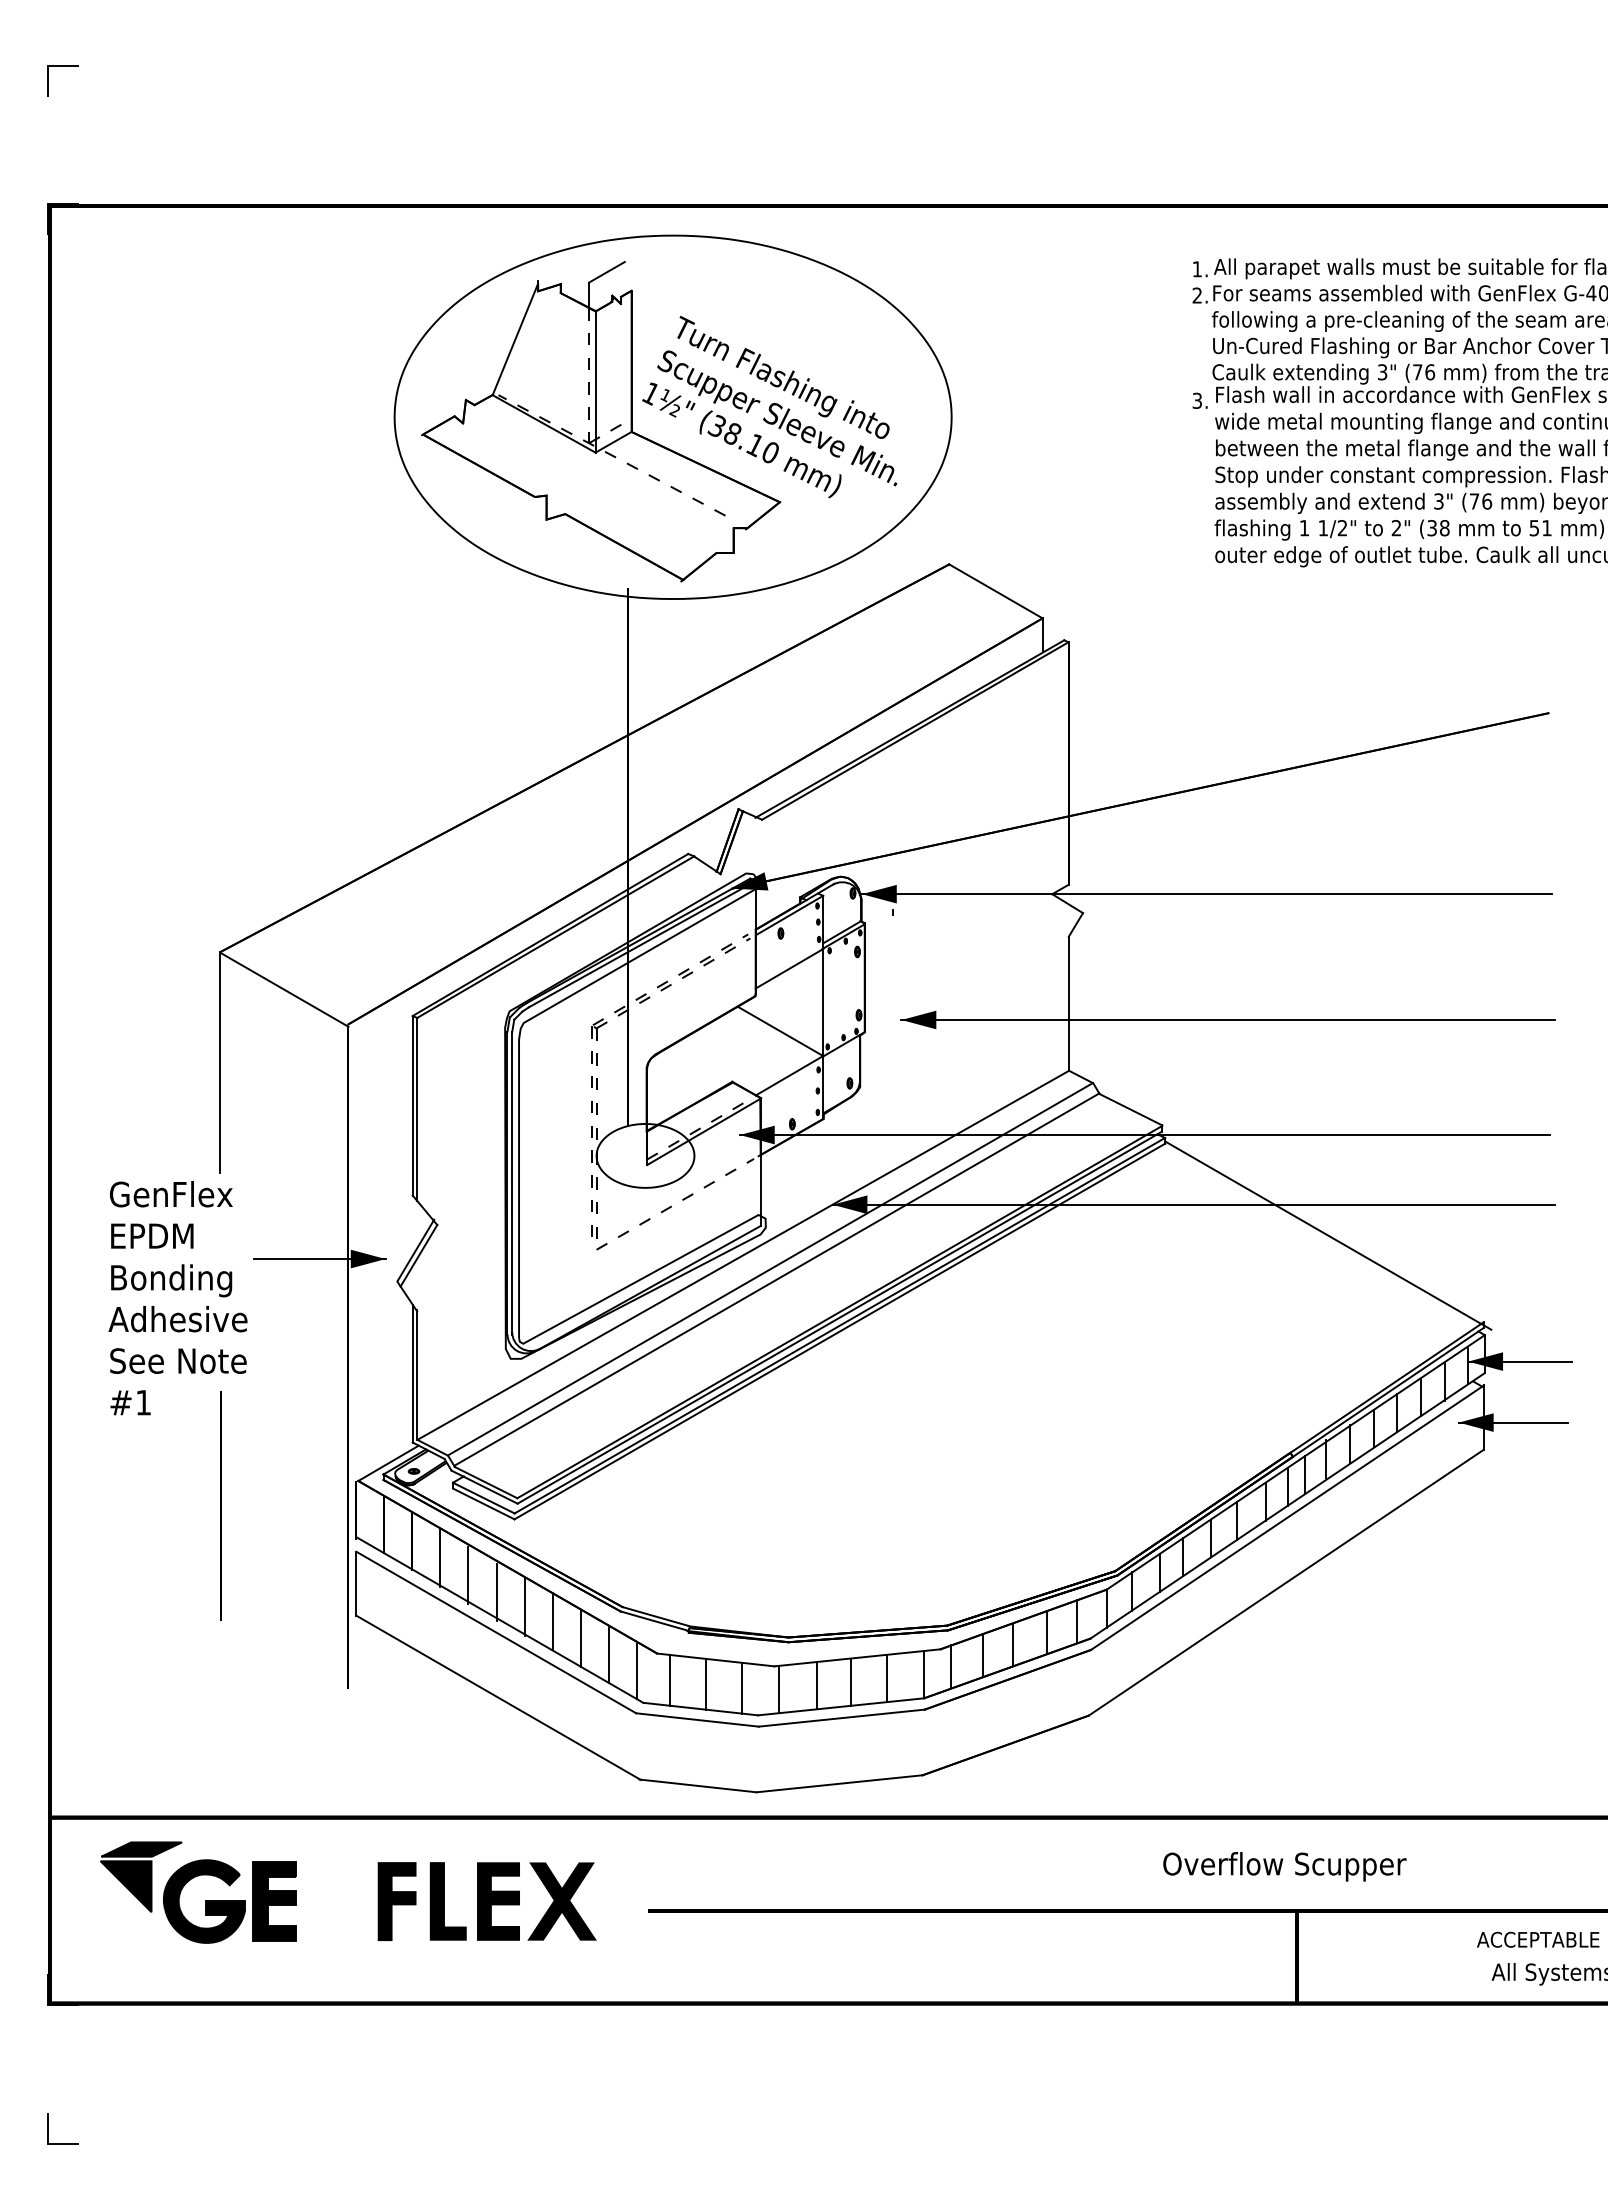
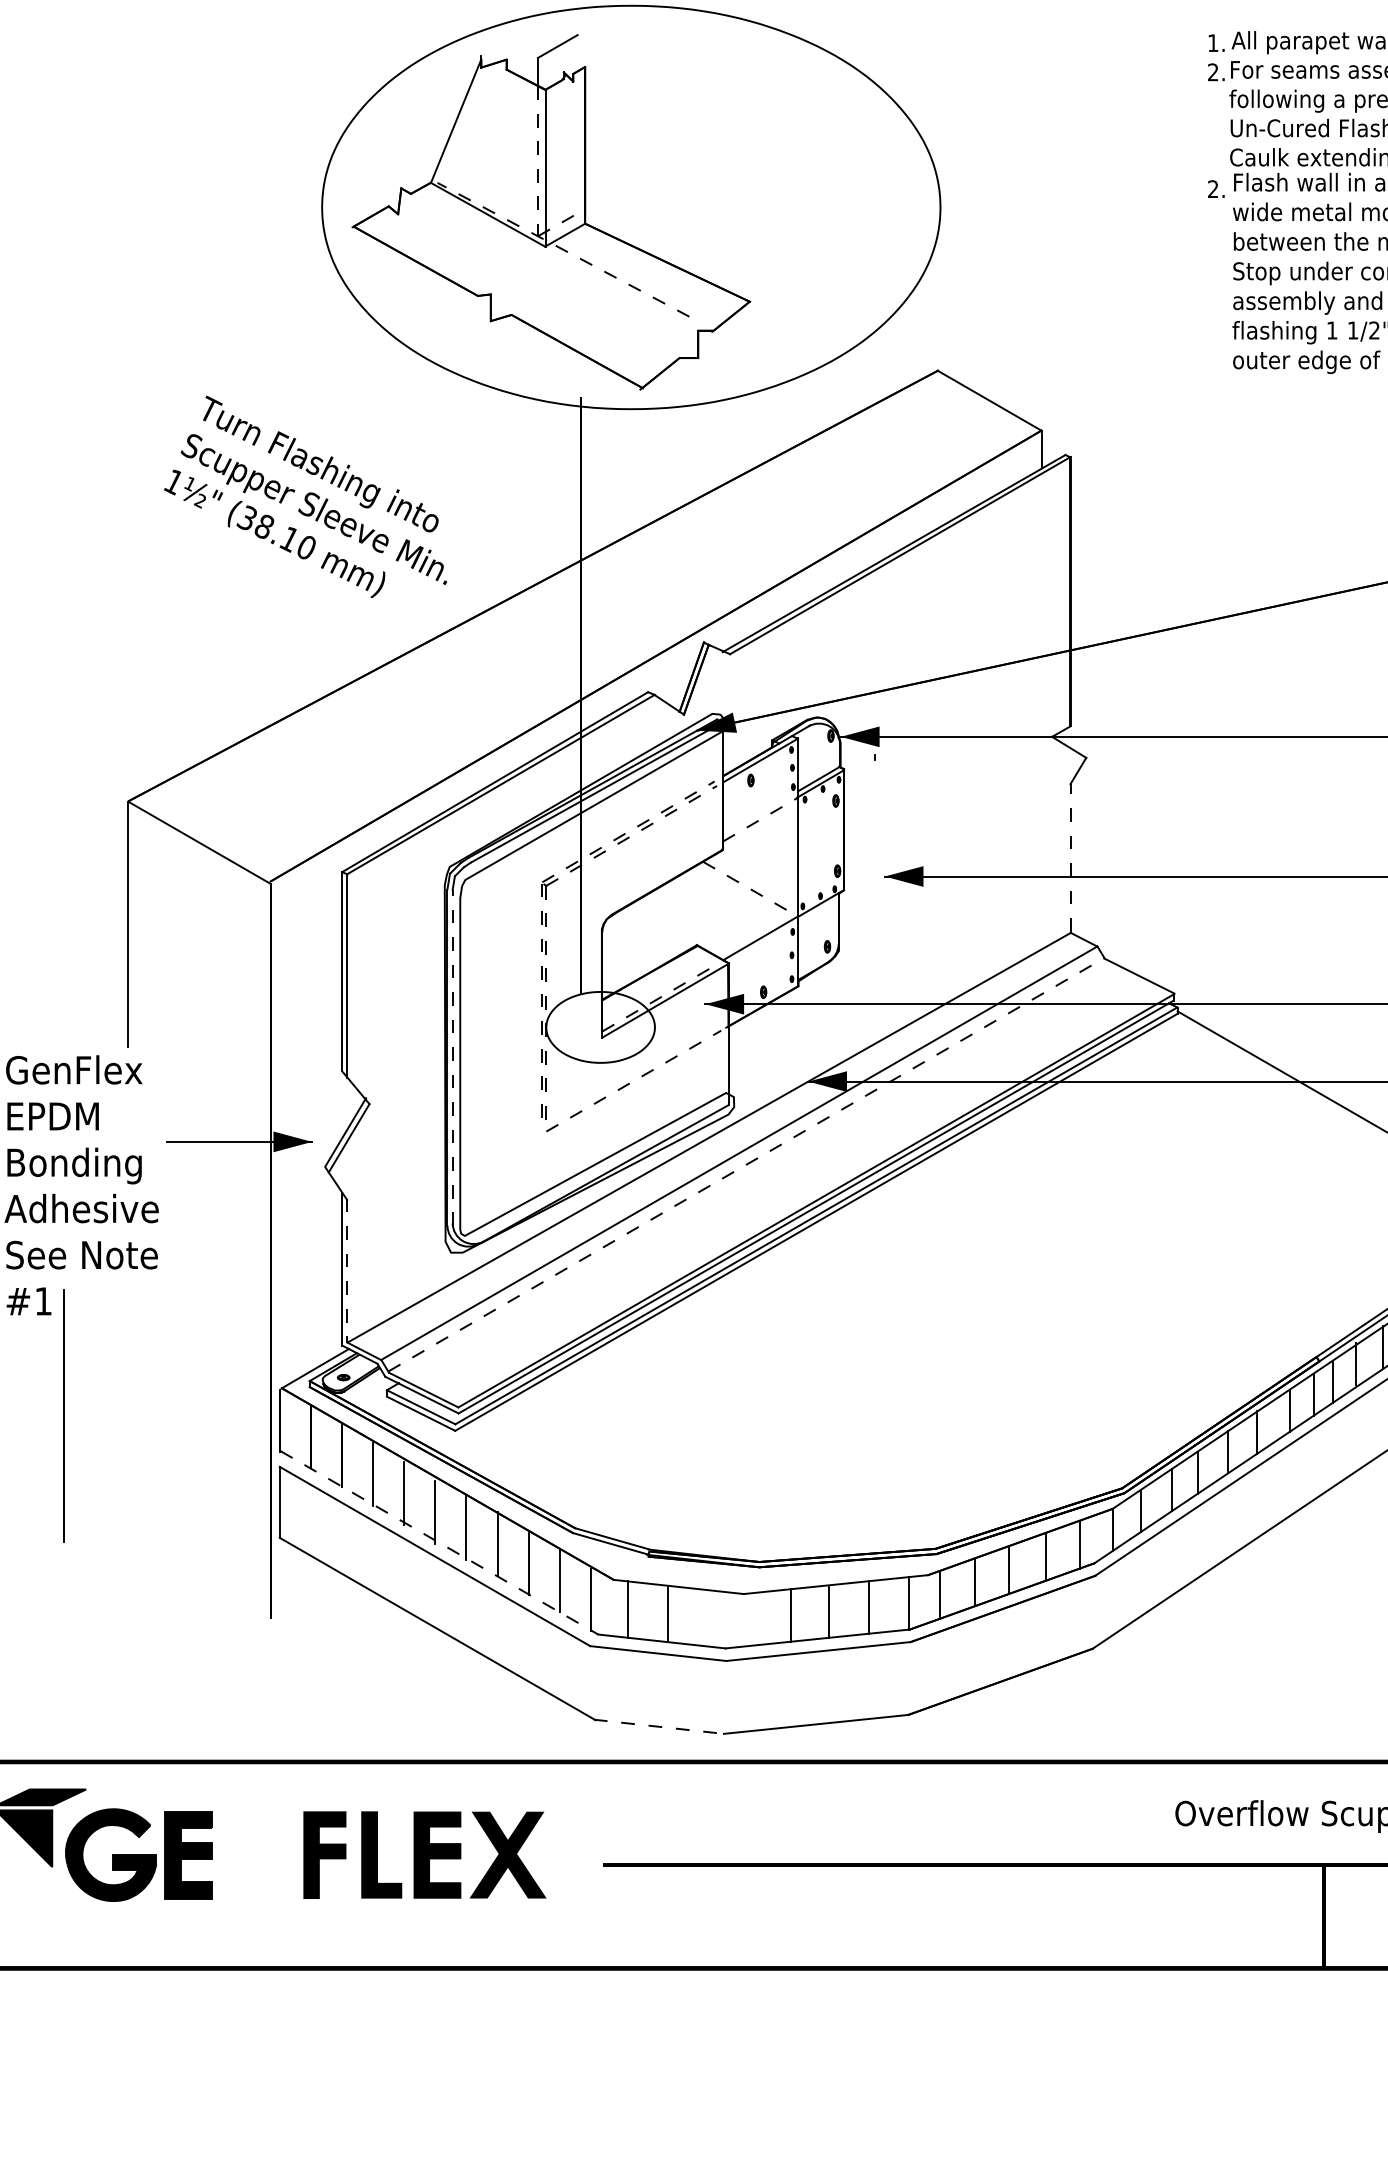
text: (1196, 400) -> (1212, 188), 3. -> 2.
text: (769, 406) -> (305, 496), moved
line: (789, 968) -> (760, 819), solid -> dashed
line: (1068, 1003) -> (1070, 858), solid -> dashed
line: (780, 1031) -> (750, 889), solid -> dashed
line: (512, 1182) -> (452, 1056), solid -> dashed
line: (777, 1279) -> (747, 1164), solid -> dashed
line: (417, 1375) -> (347, 1271), solid -> dashed
line: (220, 1505) -> (63, 1415), moved
line: (500, 1620) -> (439, 1543), solid -> dashed
line: (742, 1688) -> (708, 1618), removed
line: (778, 1689) -> (748, 1619), removed
line: (697, 1785) -> (658, 1726), solid -> dashed

